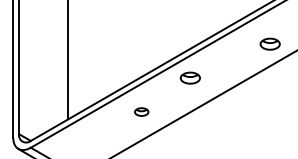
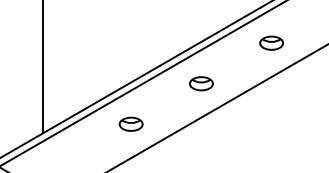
part: (269, 43) -> (270, 42), moved
part: (189, 77) -> (200, 82), moved
part: (141, 111) -> (131, 123), size x1.43

